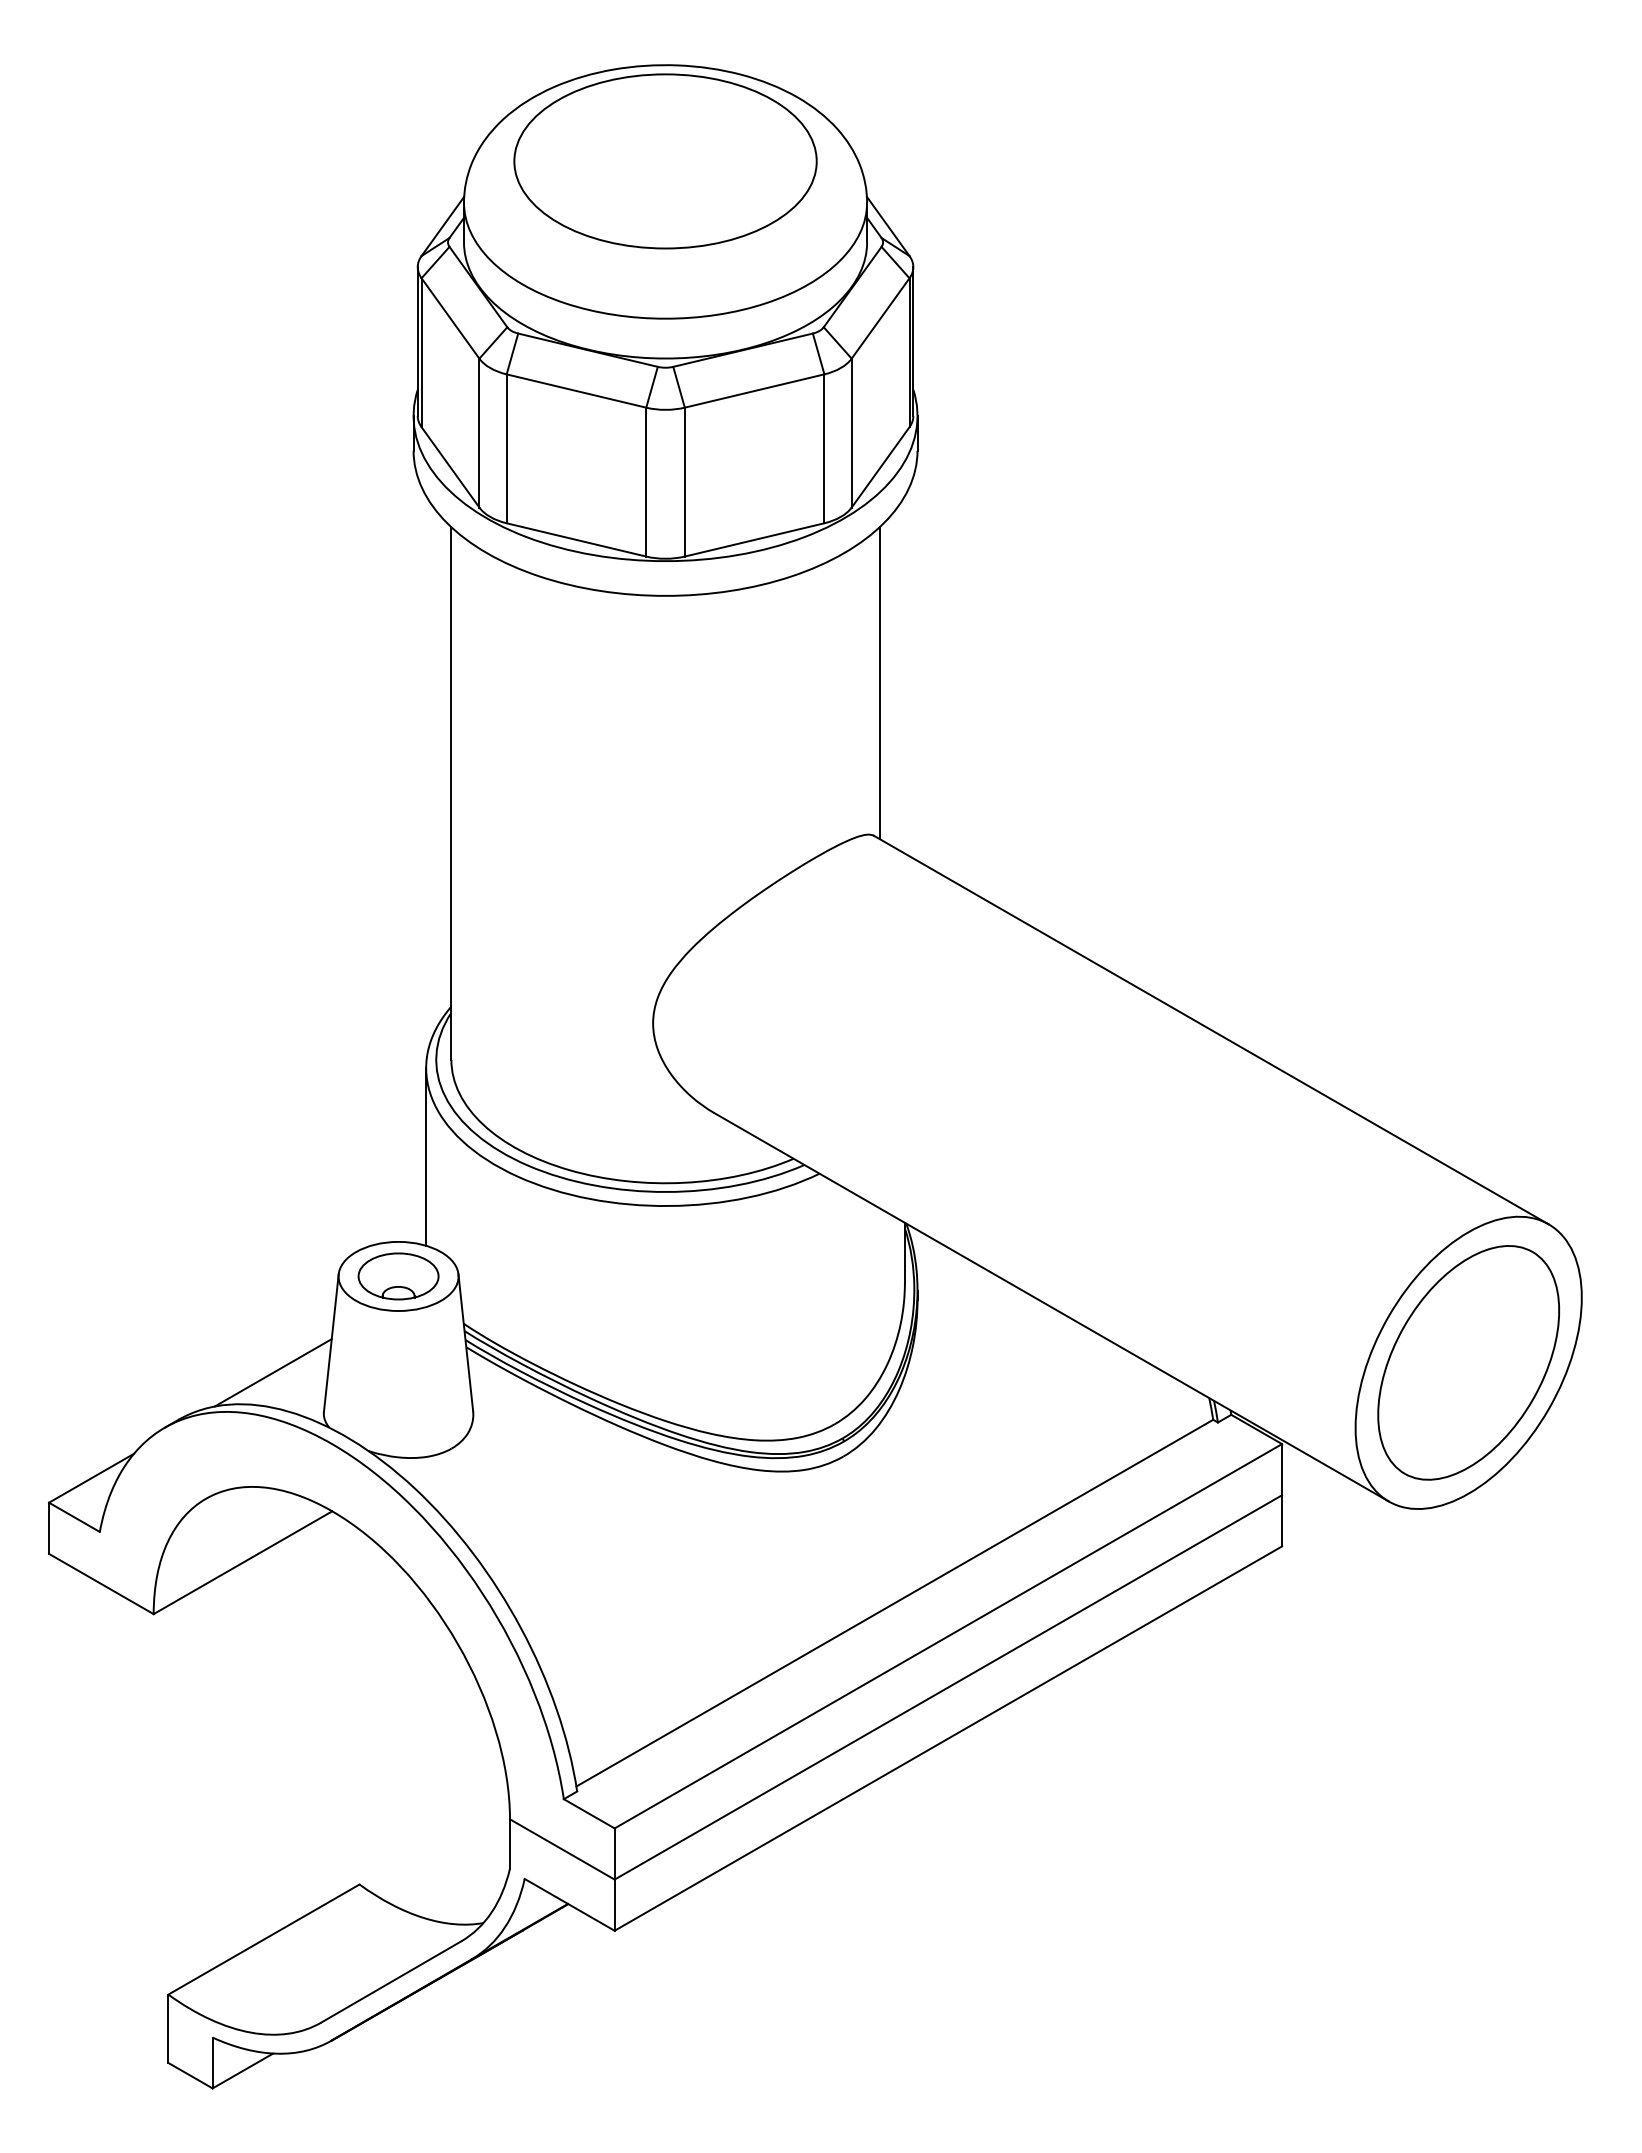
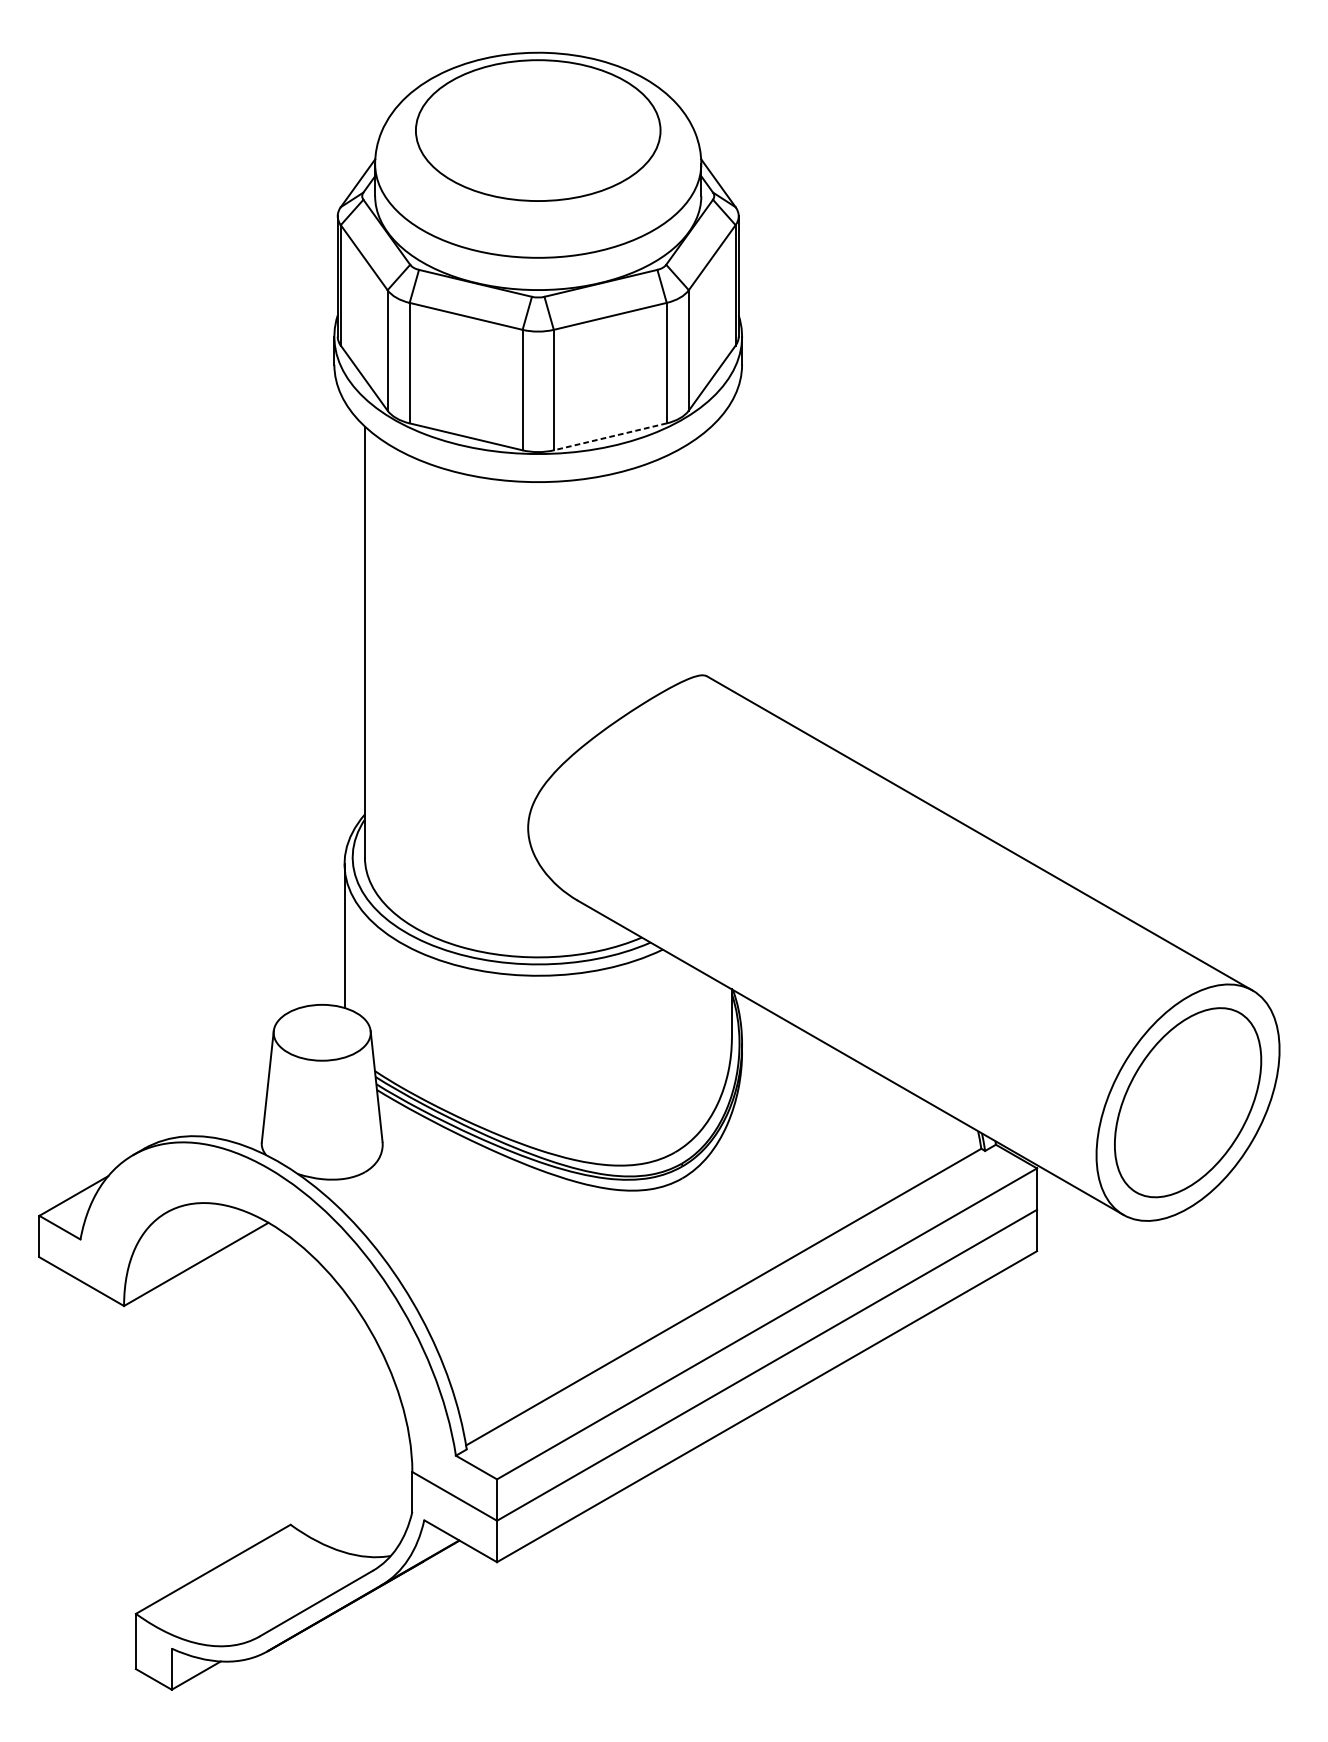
line: (754, 539) -> (610, 436), solid -> dashed
line: (879, 683) -> (711, 553), removed
part: (398, 1276) -> (322, 1032), removed
line: (272, 1372) -> (220, 1110), removed

